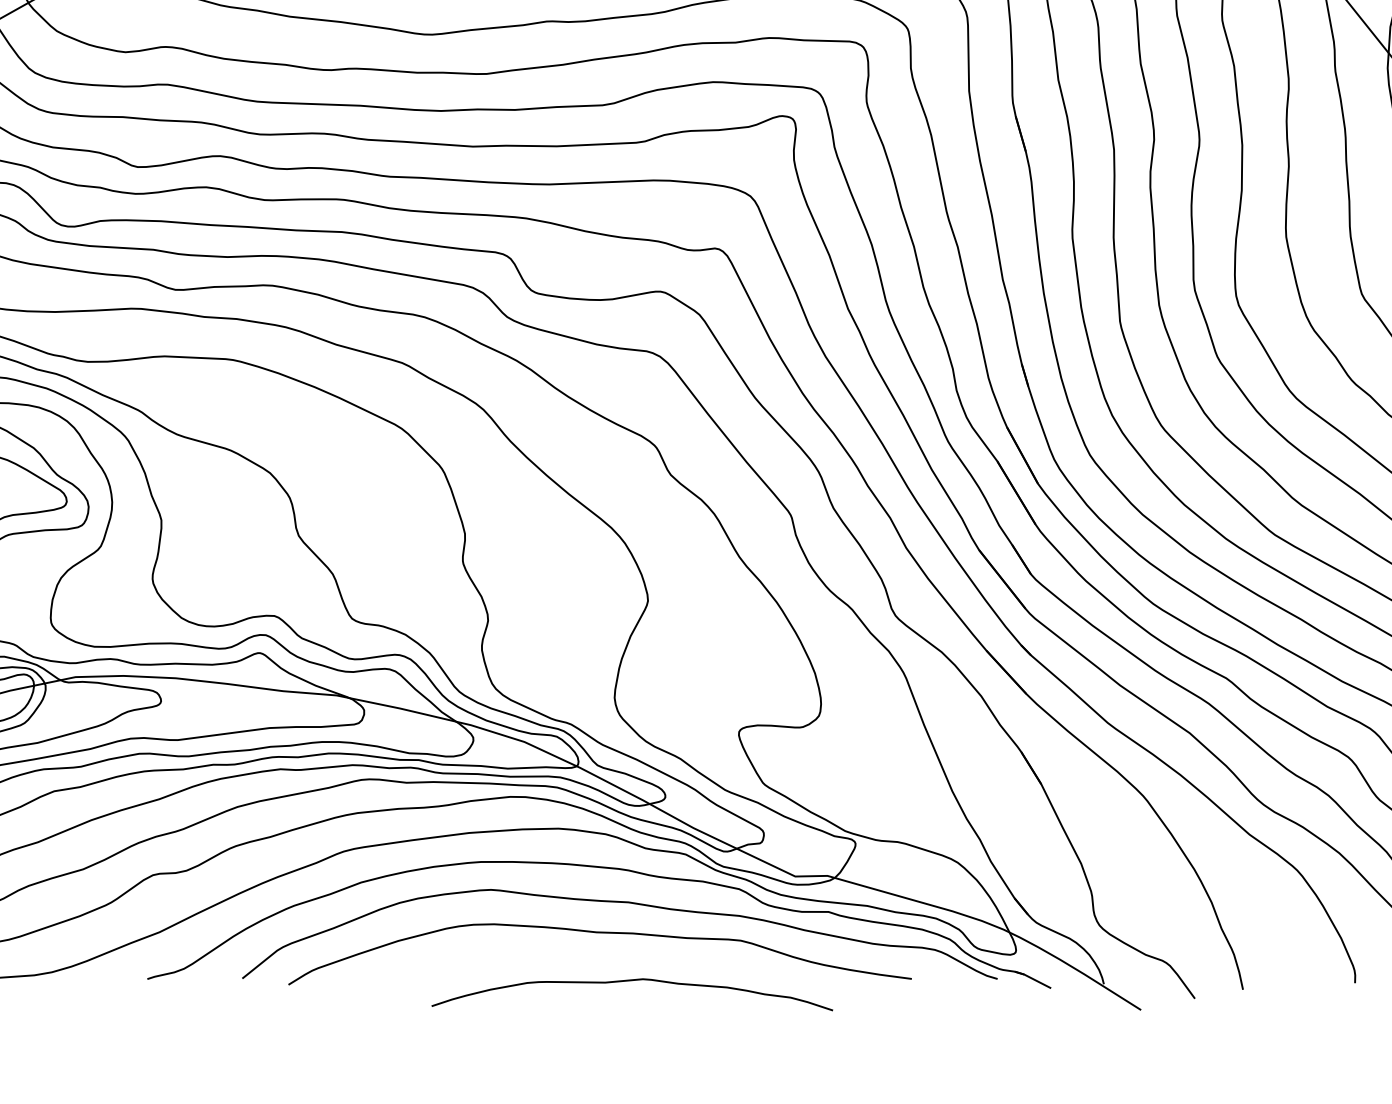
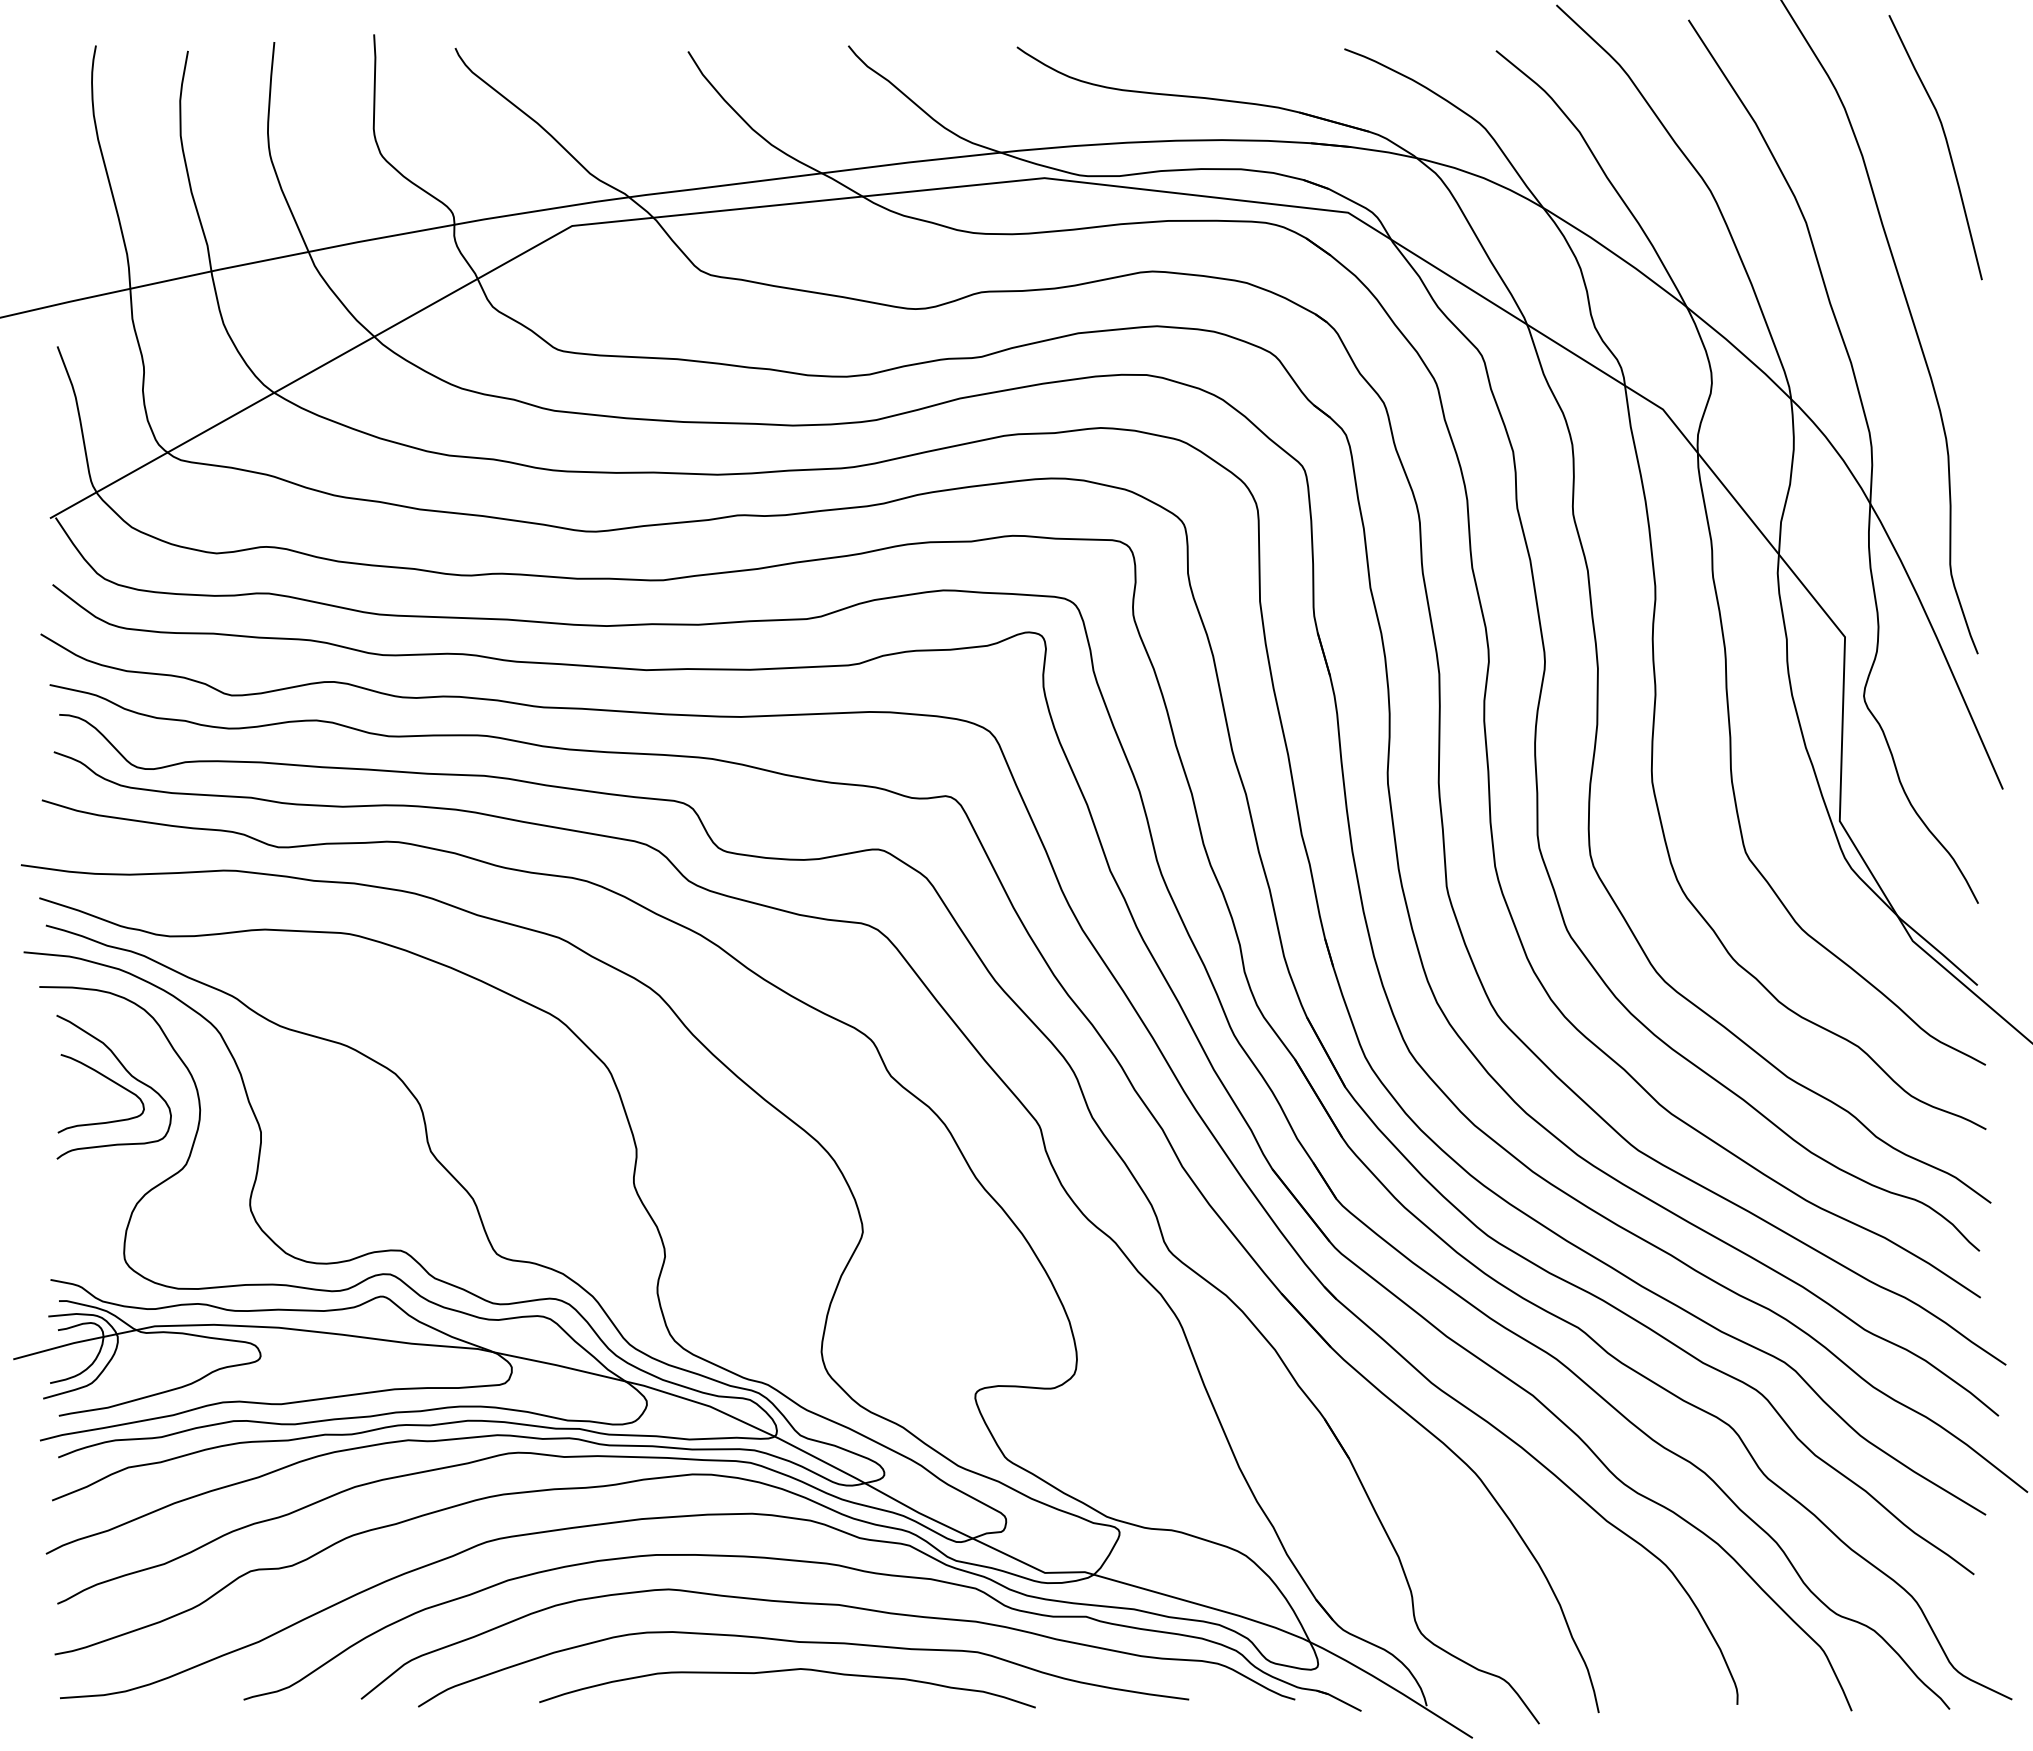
curve: (632, 981) -> (787, 1671), moved

